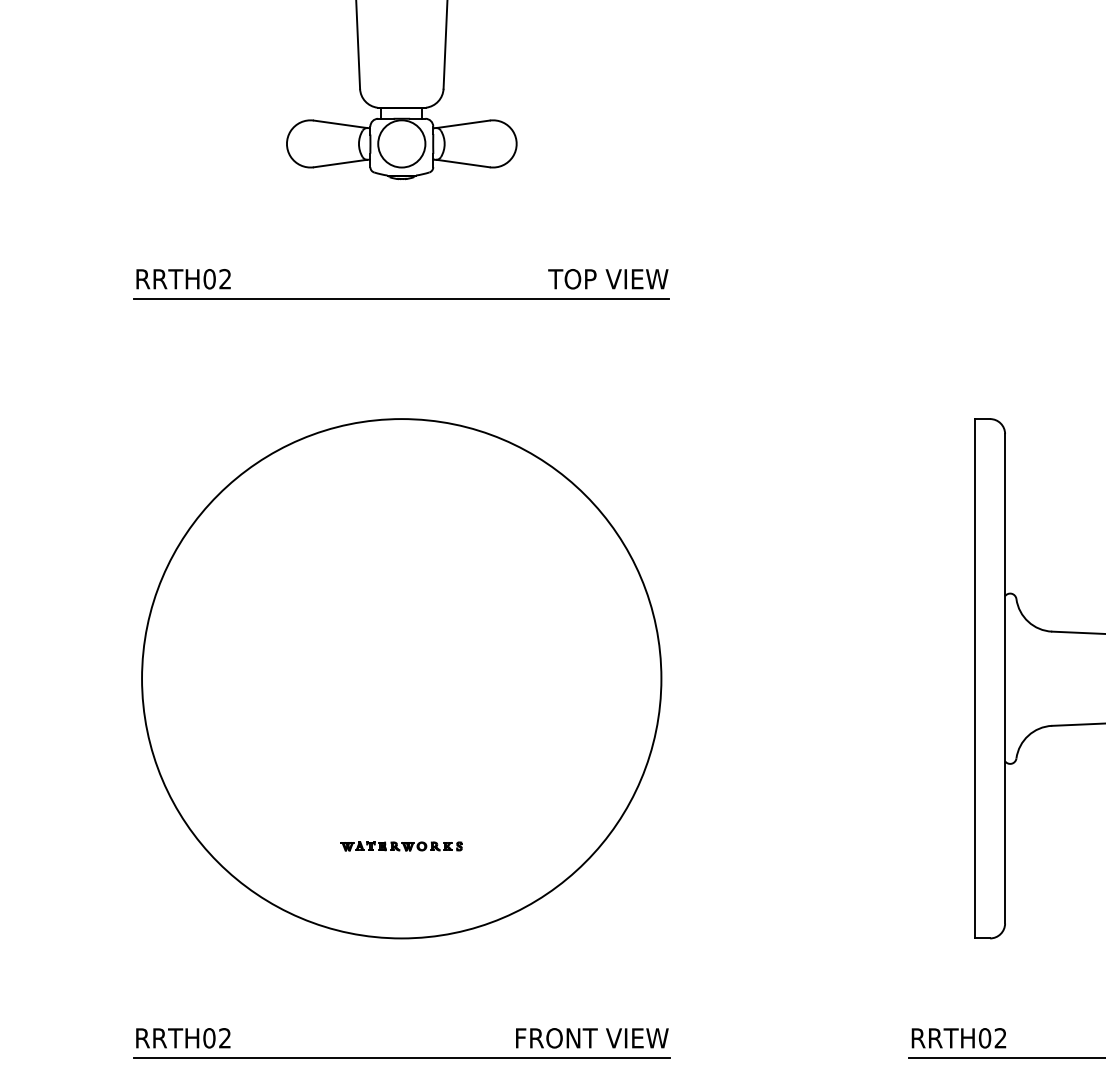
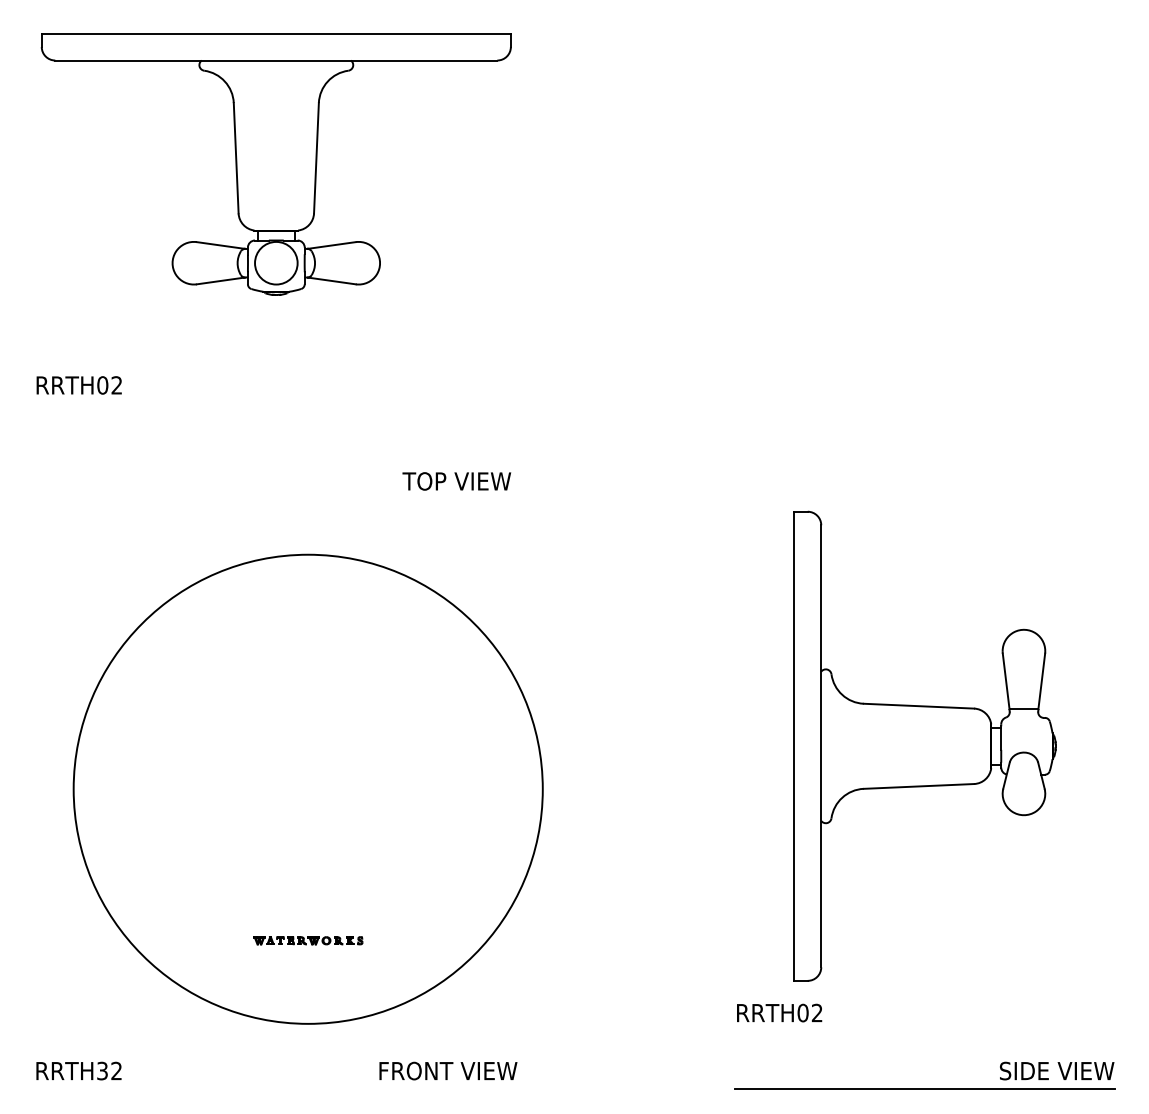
text: (607, 279) -> (456, 481), moved
line: (402, 299) -> (276, 403), removed
part: (400, 677) -> (307, 788), moved
text: (209, 1037) -> (102, 1070), RRTH02 -> RRTH32
text: (958, 1037) -> (779, 1012), moved
line: (402, 1058) -> (276, 1089), removed

